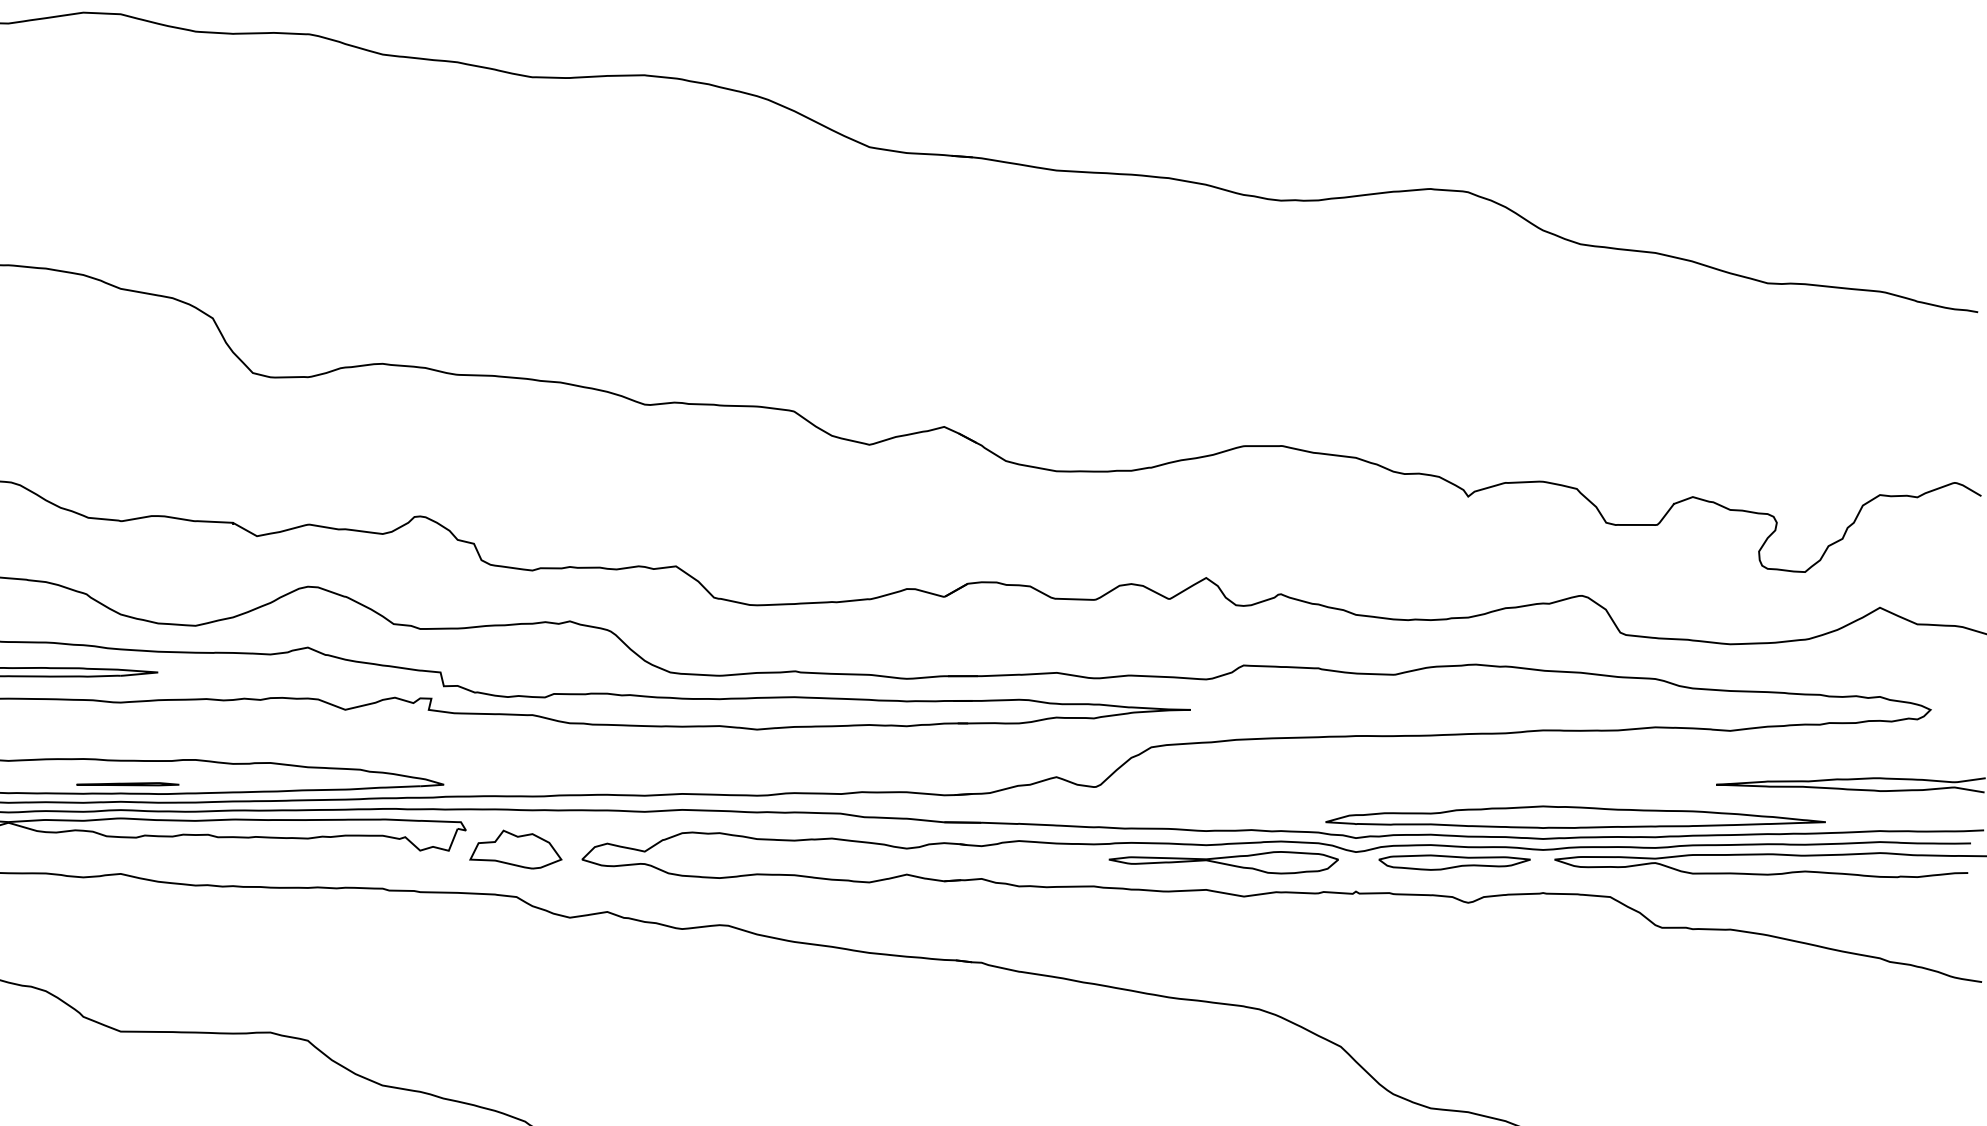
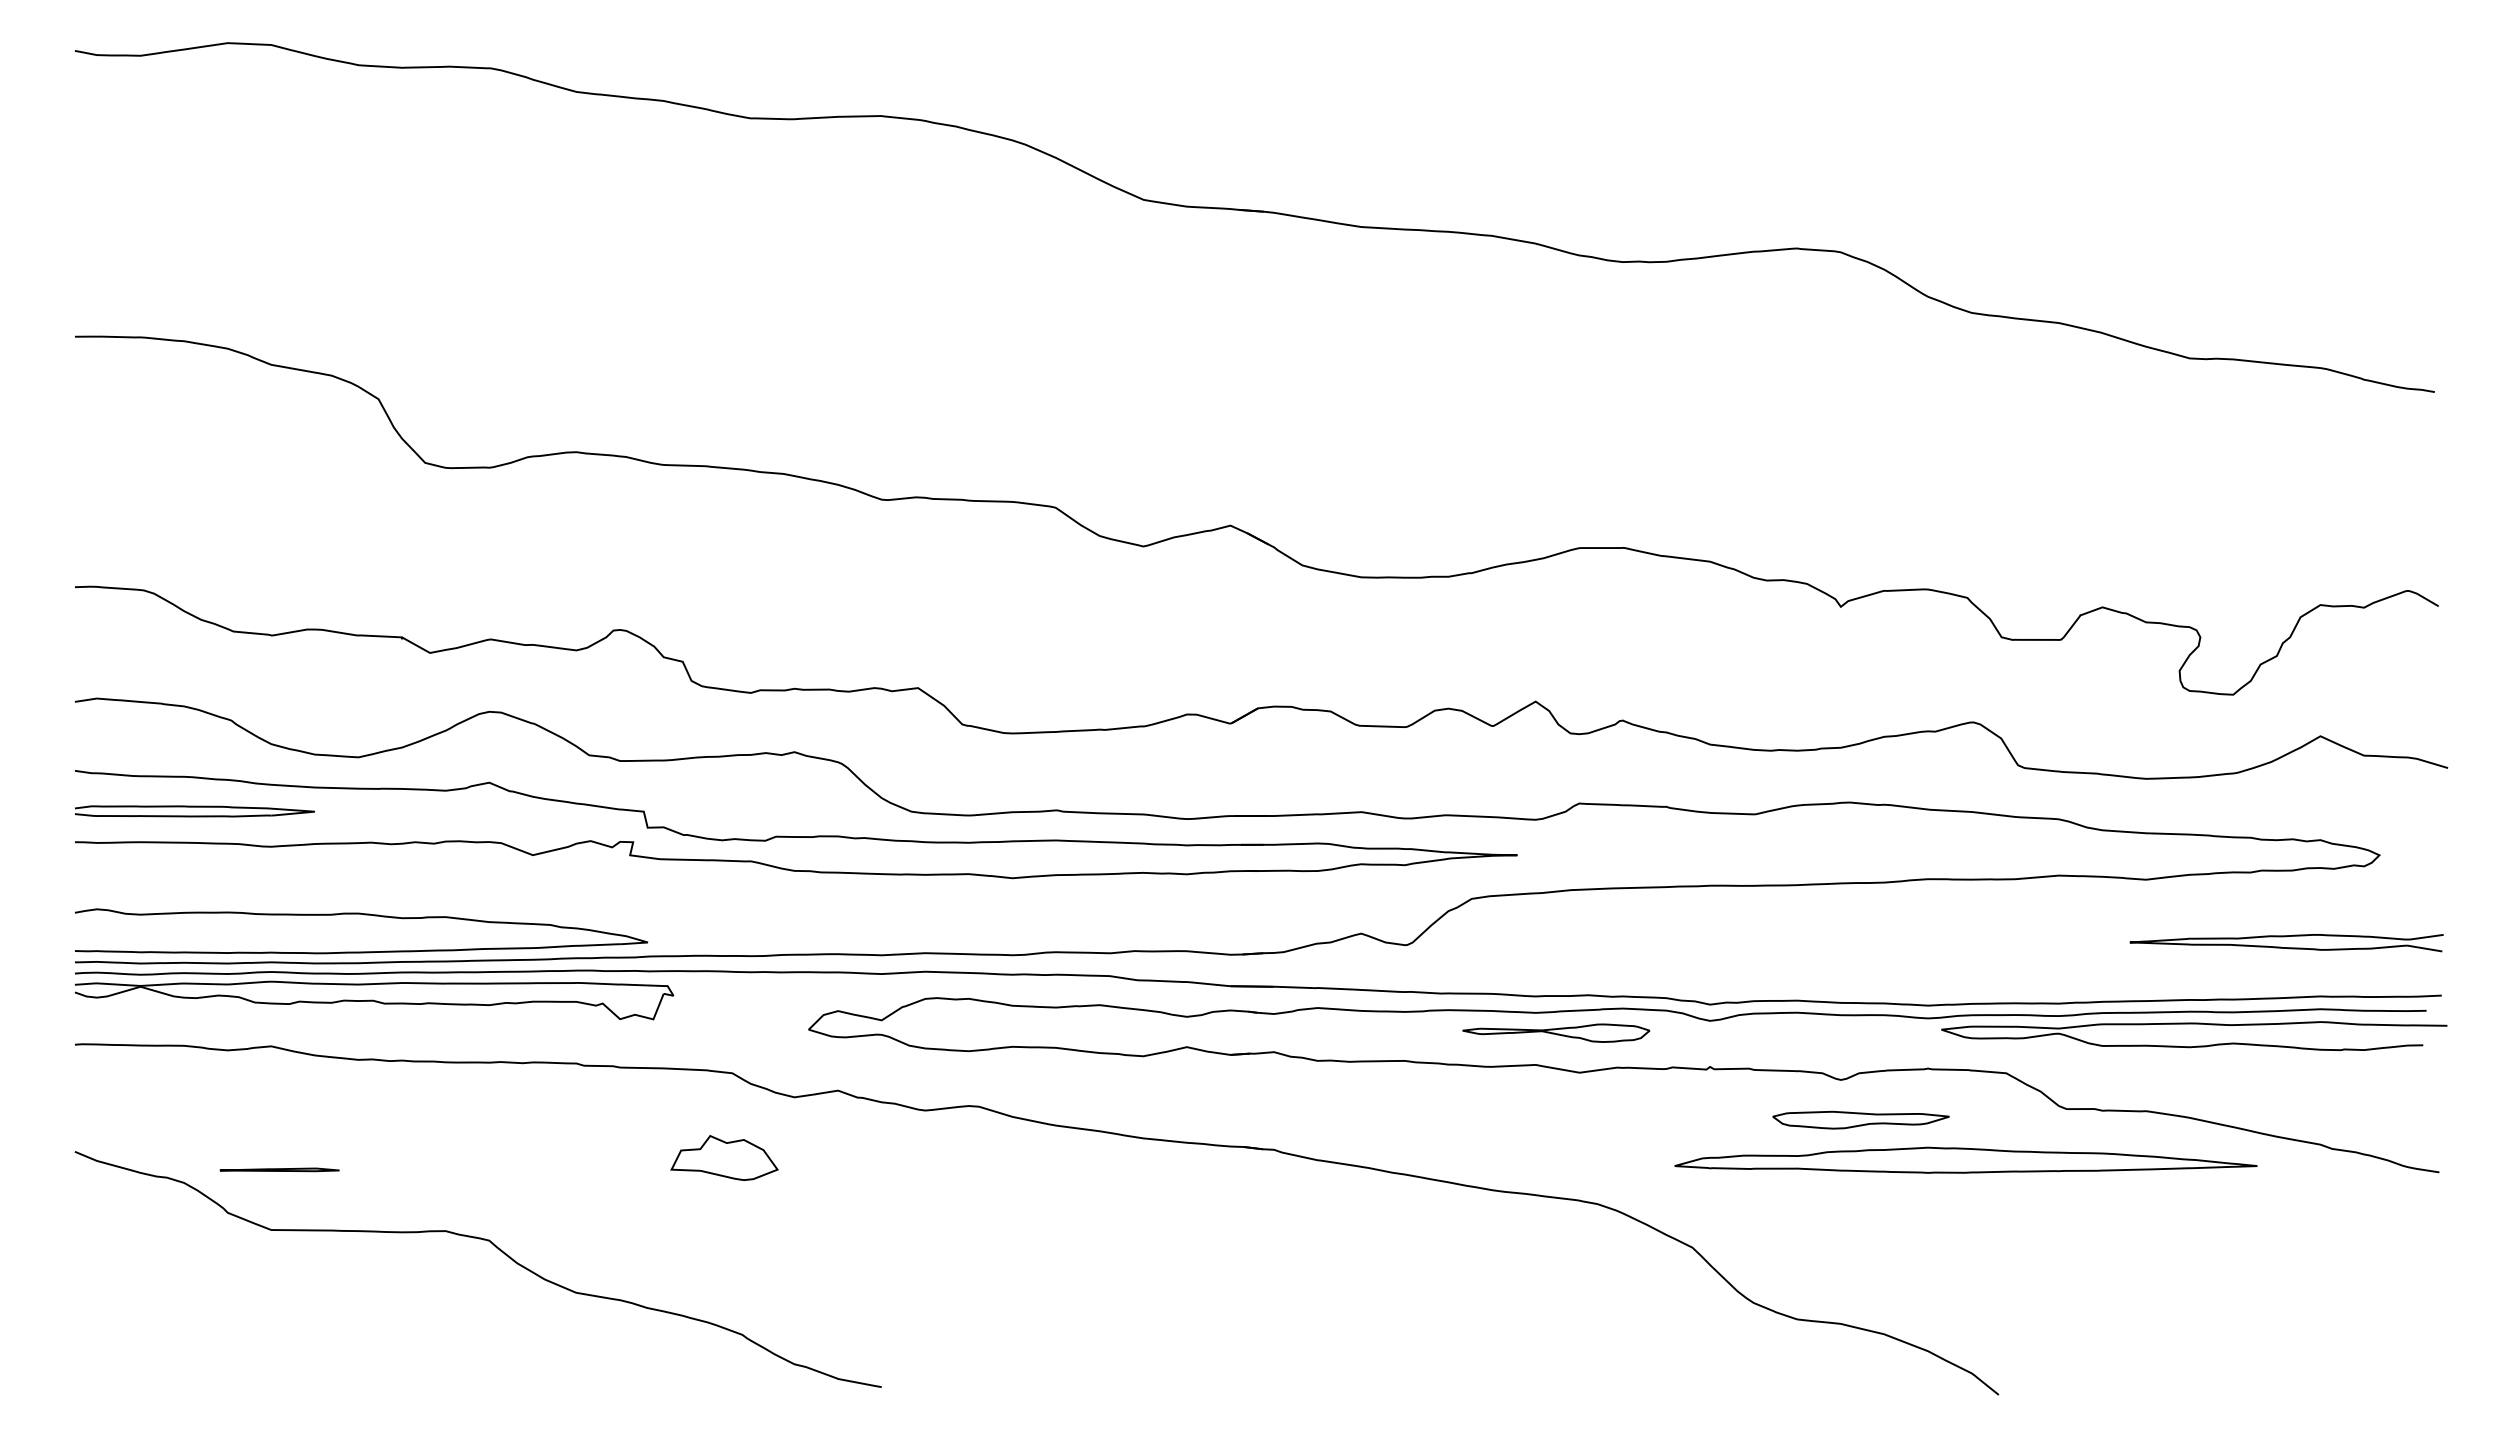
part: (127, 783) -> (279, 1169), moved
part: (1575, 816) -> (1965, 1159), moved
part: (515, 849) -> (724, 1157), moved
part: (1224, 862) -> (1556, 1032), size x0.7
part: (1454, 862) -> (1860, 1119), moved

